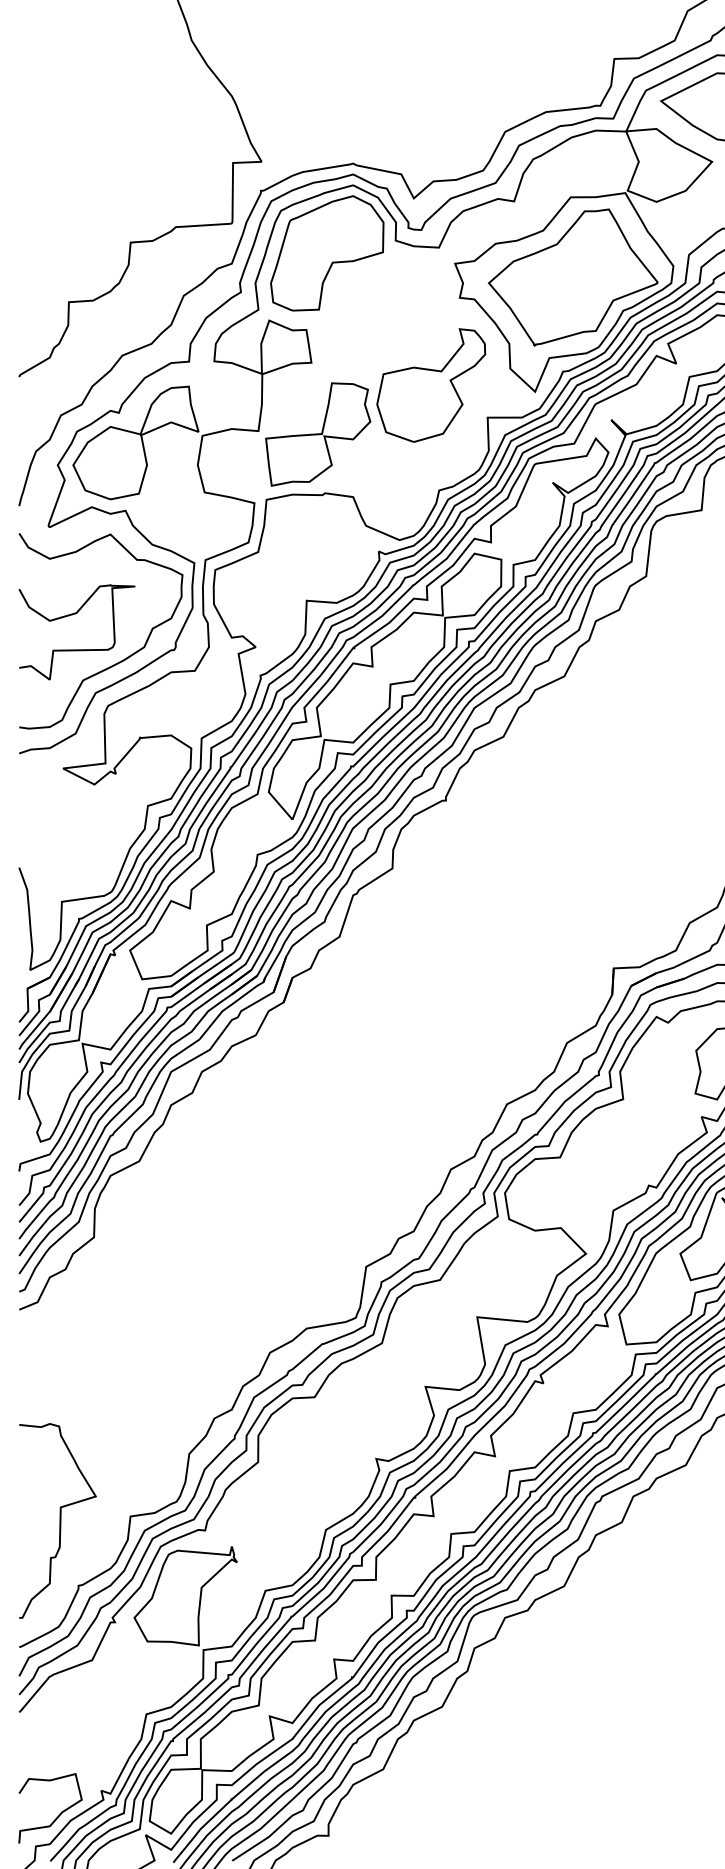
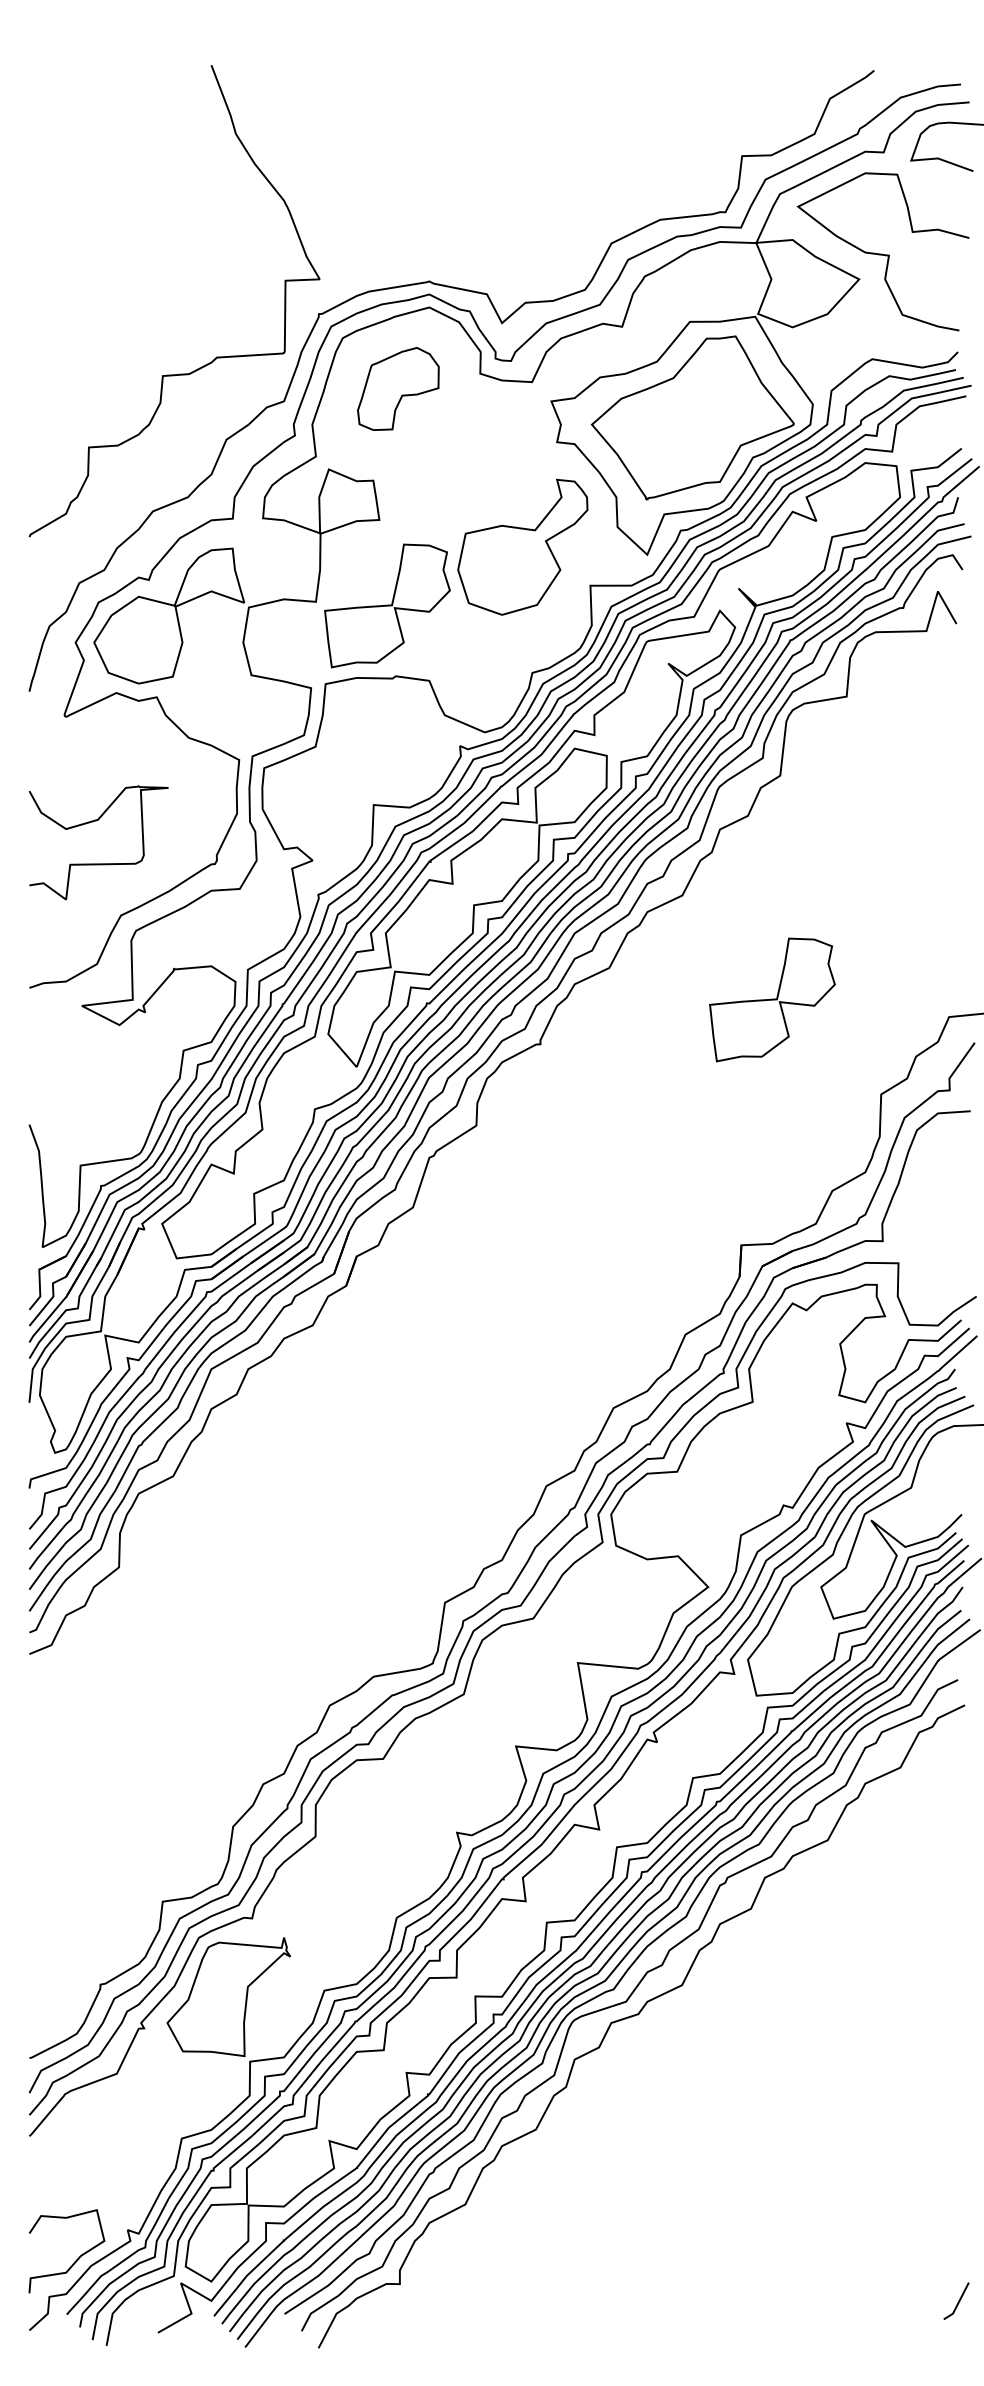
part: (327, 252) -> (398, 388), size x0.6
curve: (116, 662) -> (146, 879), removed
part: (639, 763) -> (772, 999), added
curve: (59, 1520) -> (77, 1906), removed

